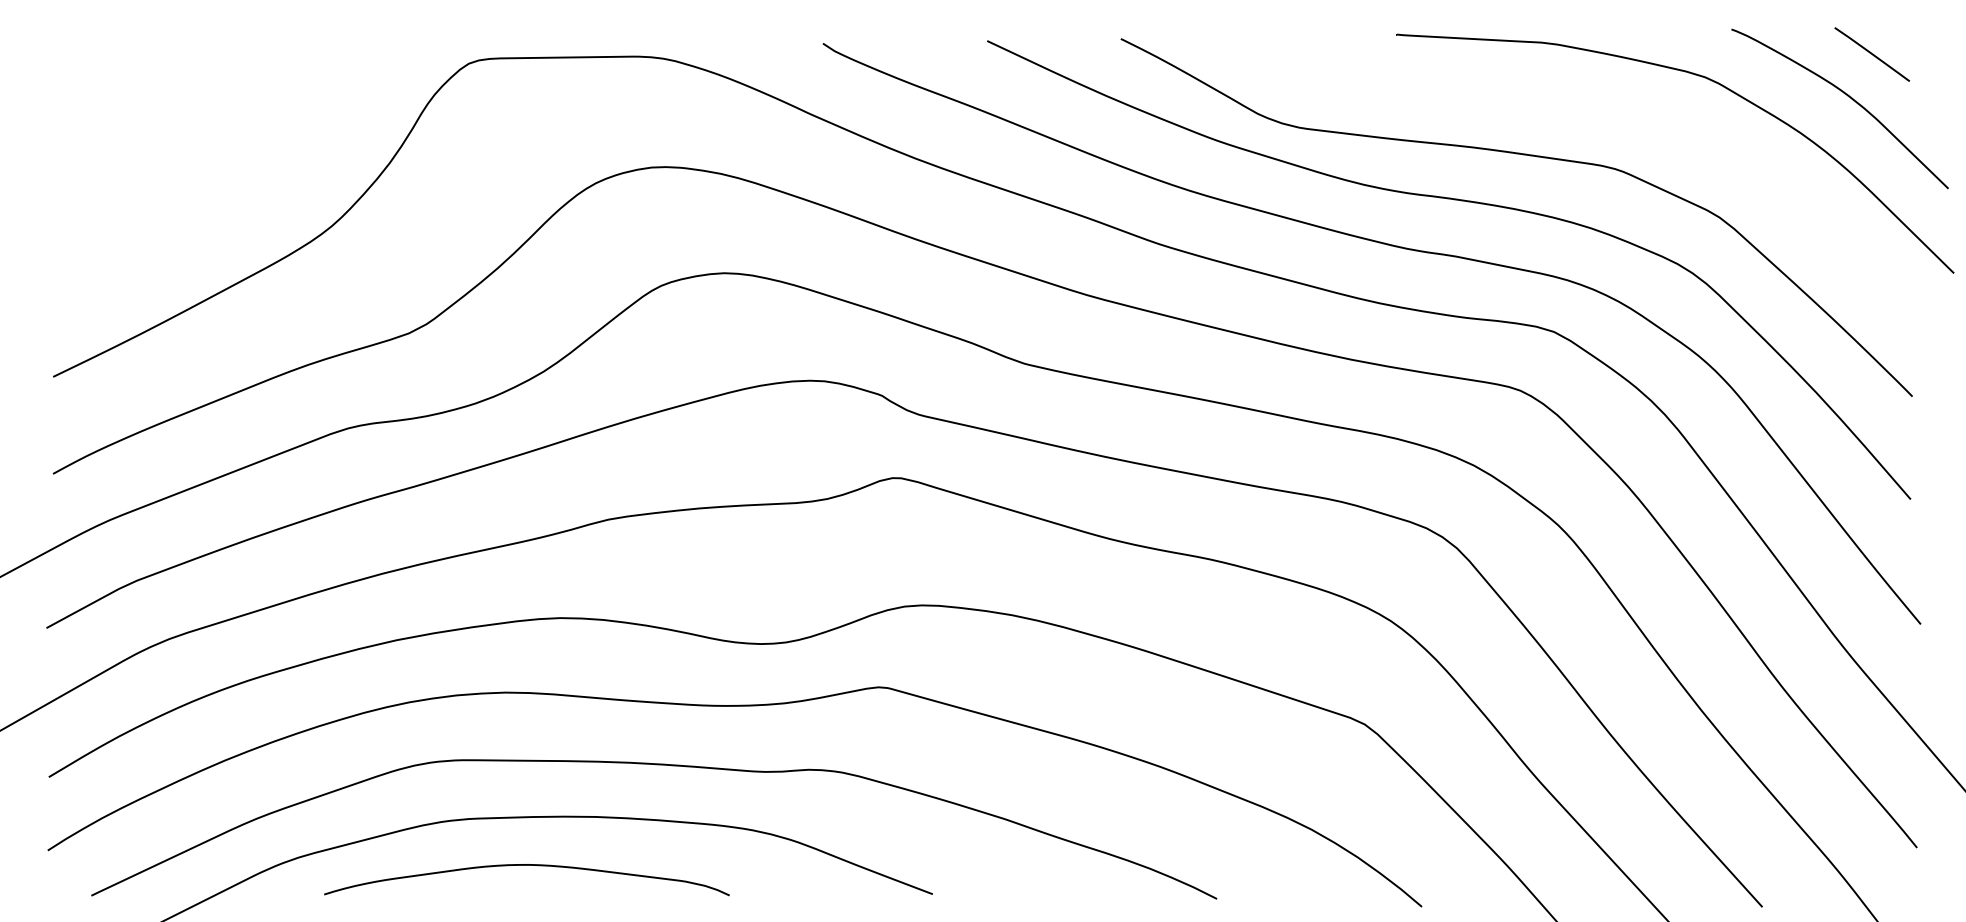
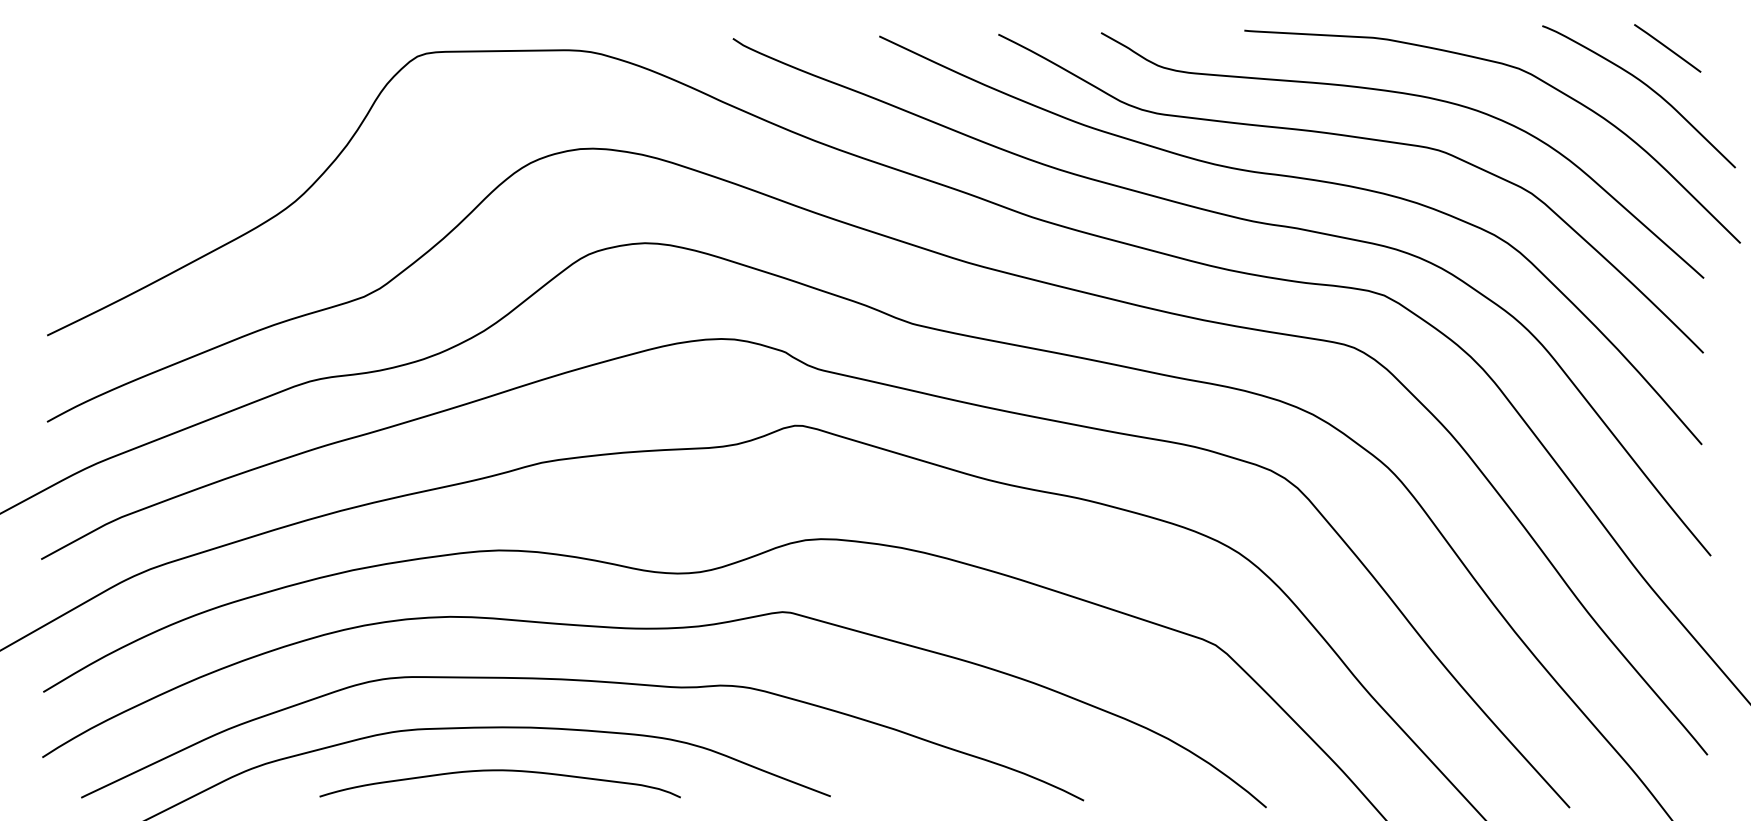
curve: (1582, 107) -> (1409, 95), added
curve: (526, 866) -> (499, 771), moved

